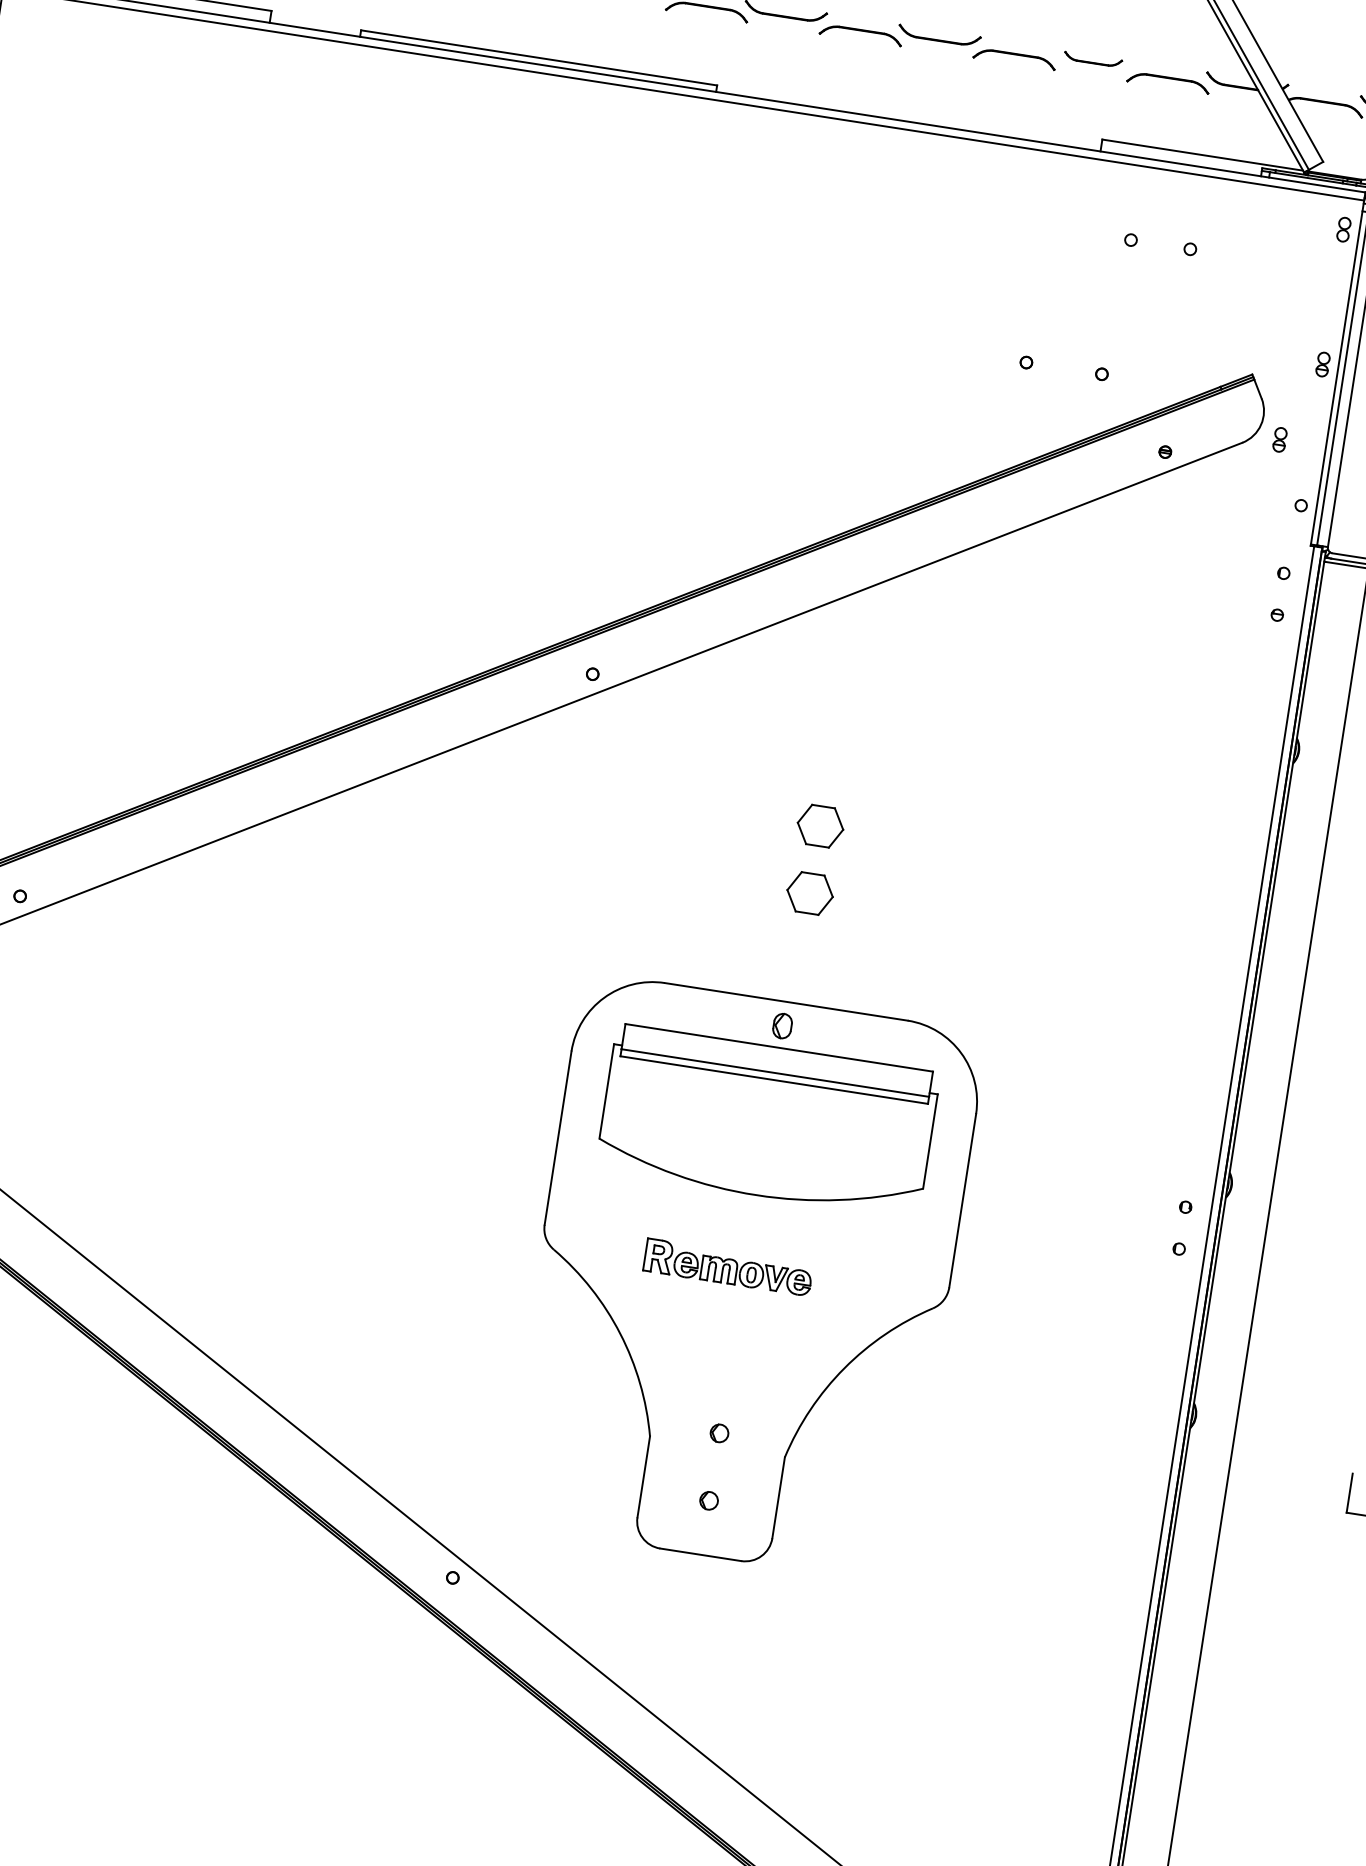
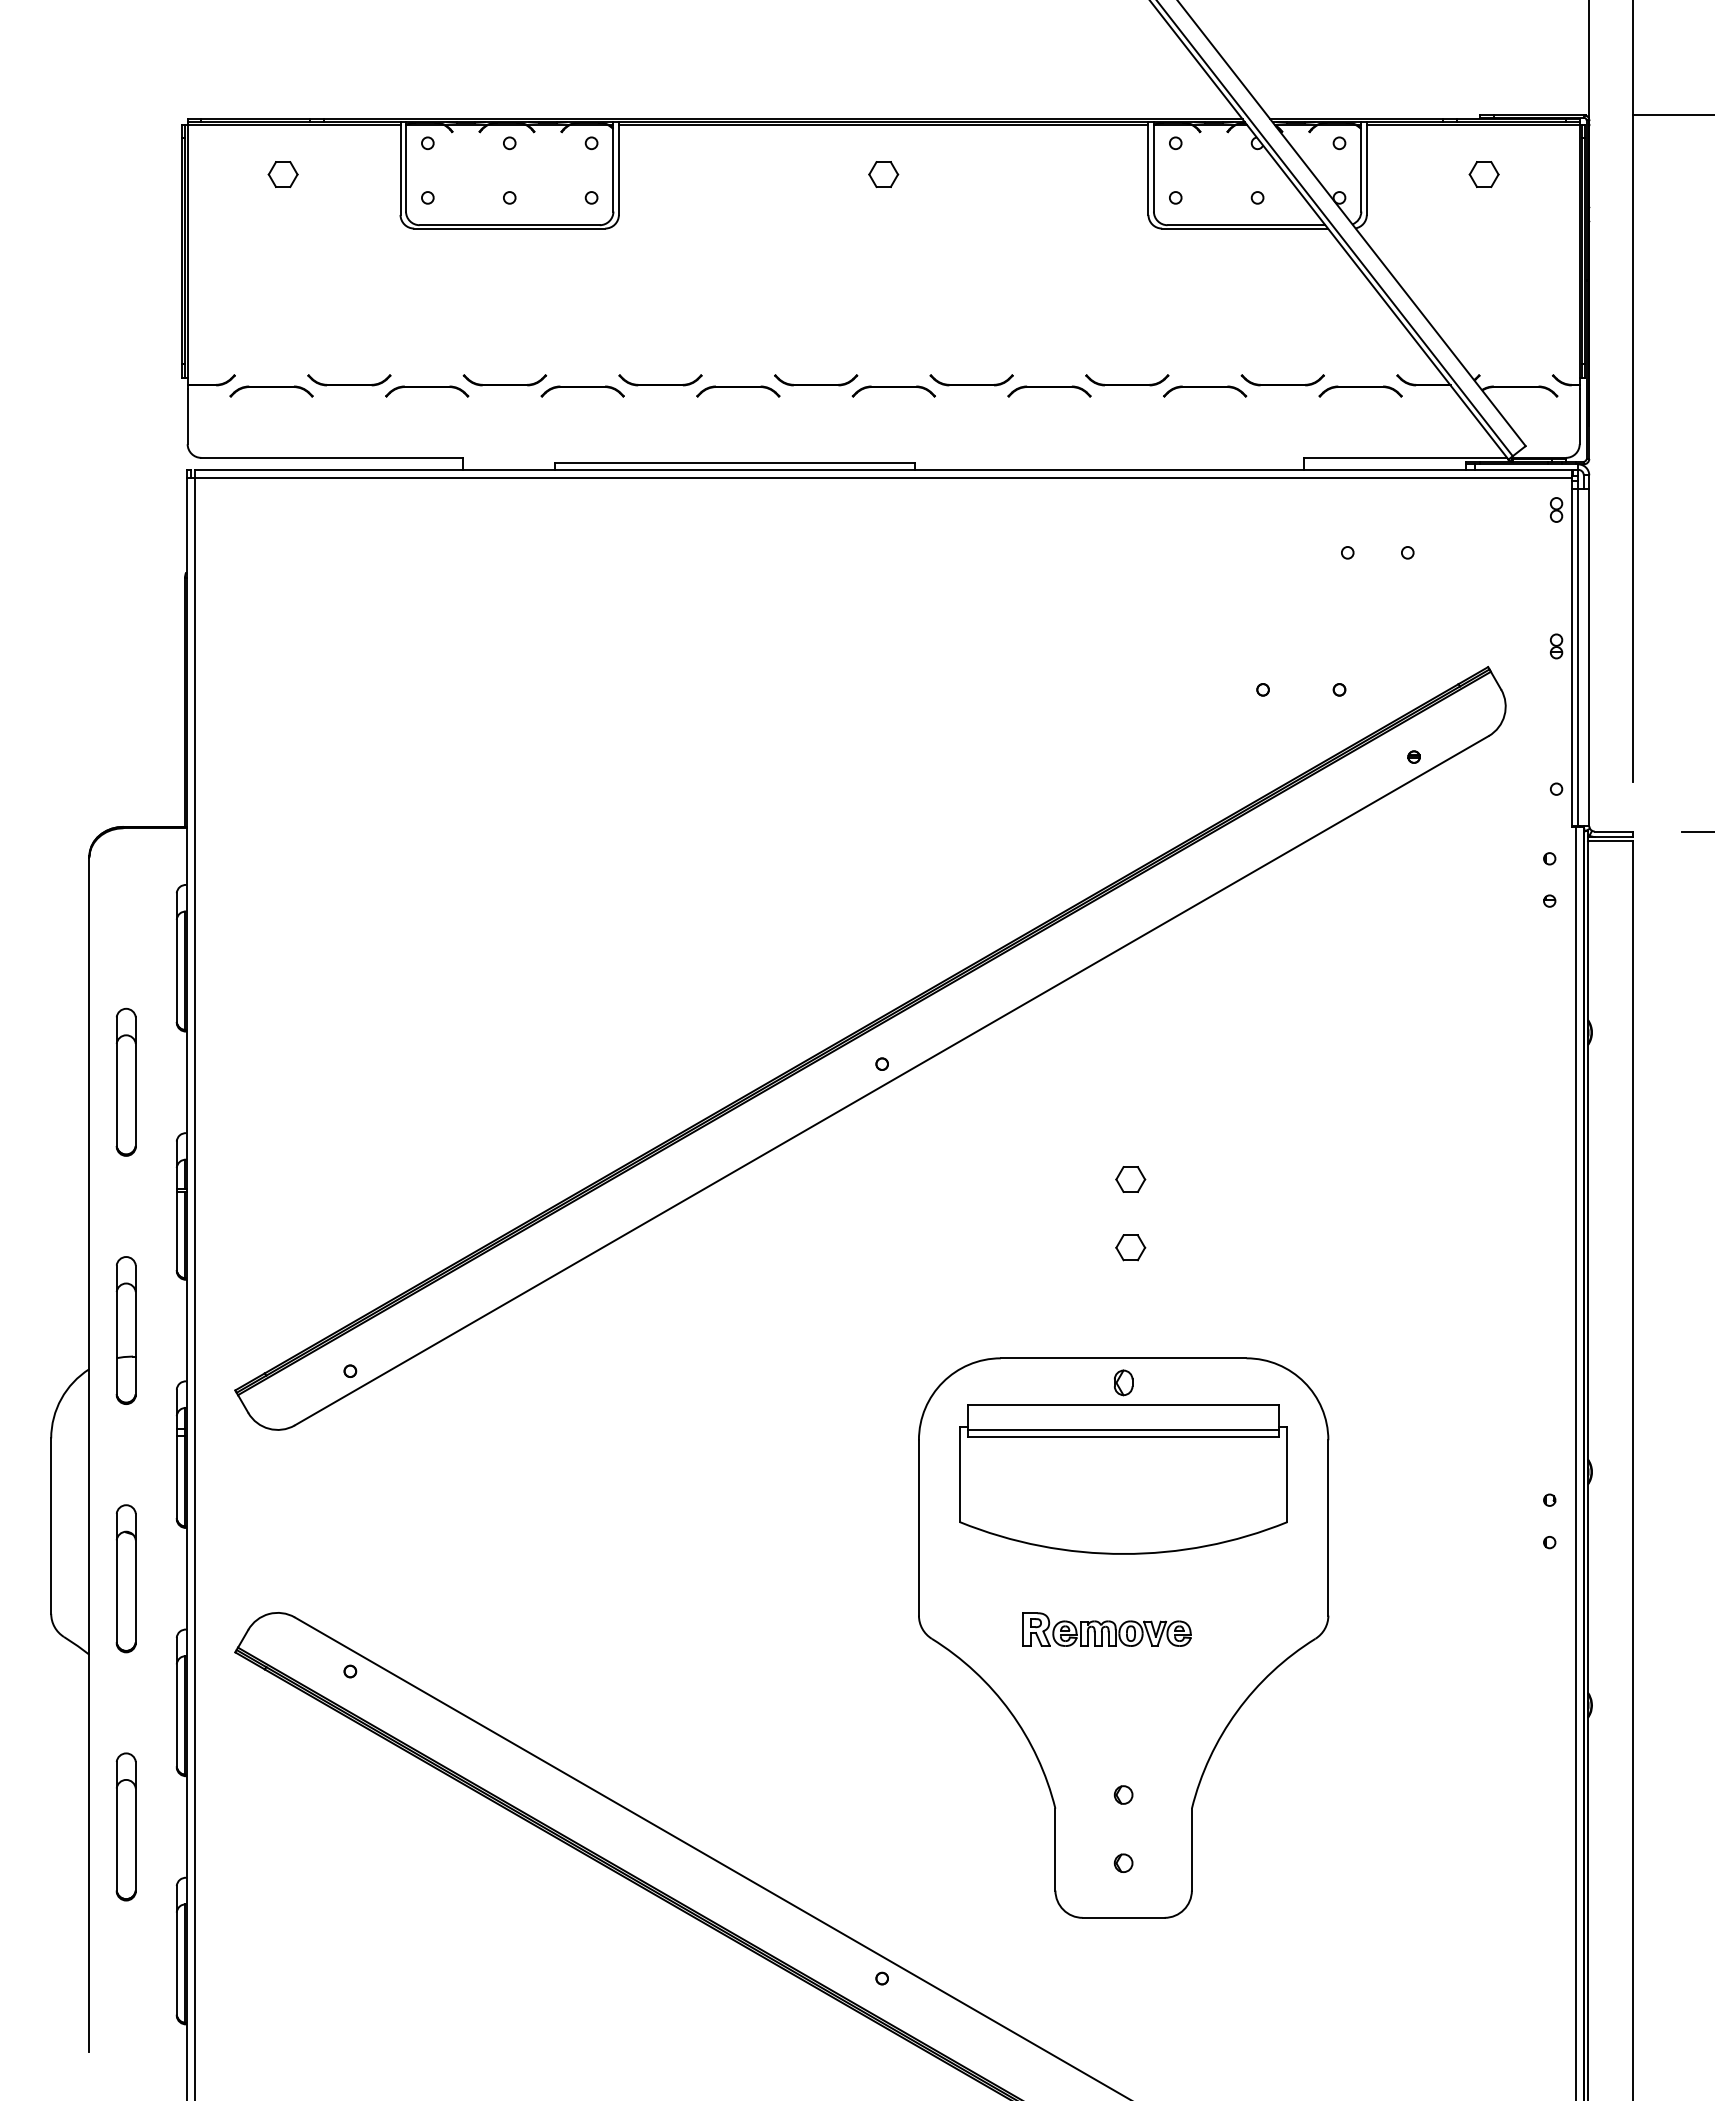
part: (1092, 59) -> (1282, 380), size x1.43
part: (1279, 439) -> (1525, 727), removed
part: (820, 826) -> (1130, 1179), size x0.62
part: (810, 893) -> (1130, 1247), size x0.62

